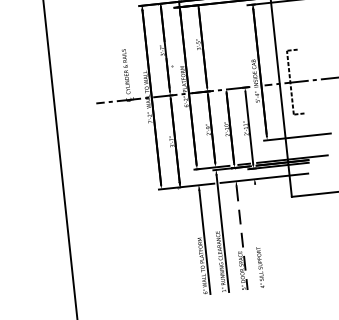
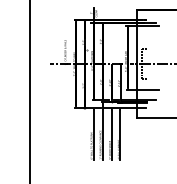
line: (260, 235) -> (120, 134), added
line: (241, 237) -> (111, 134), dashed -> solid

